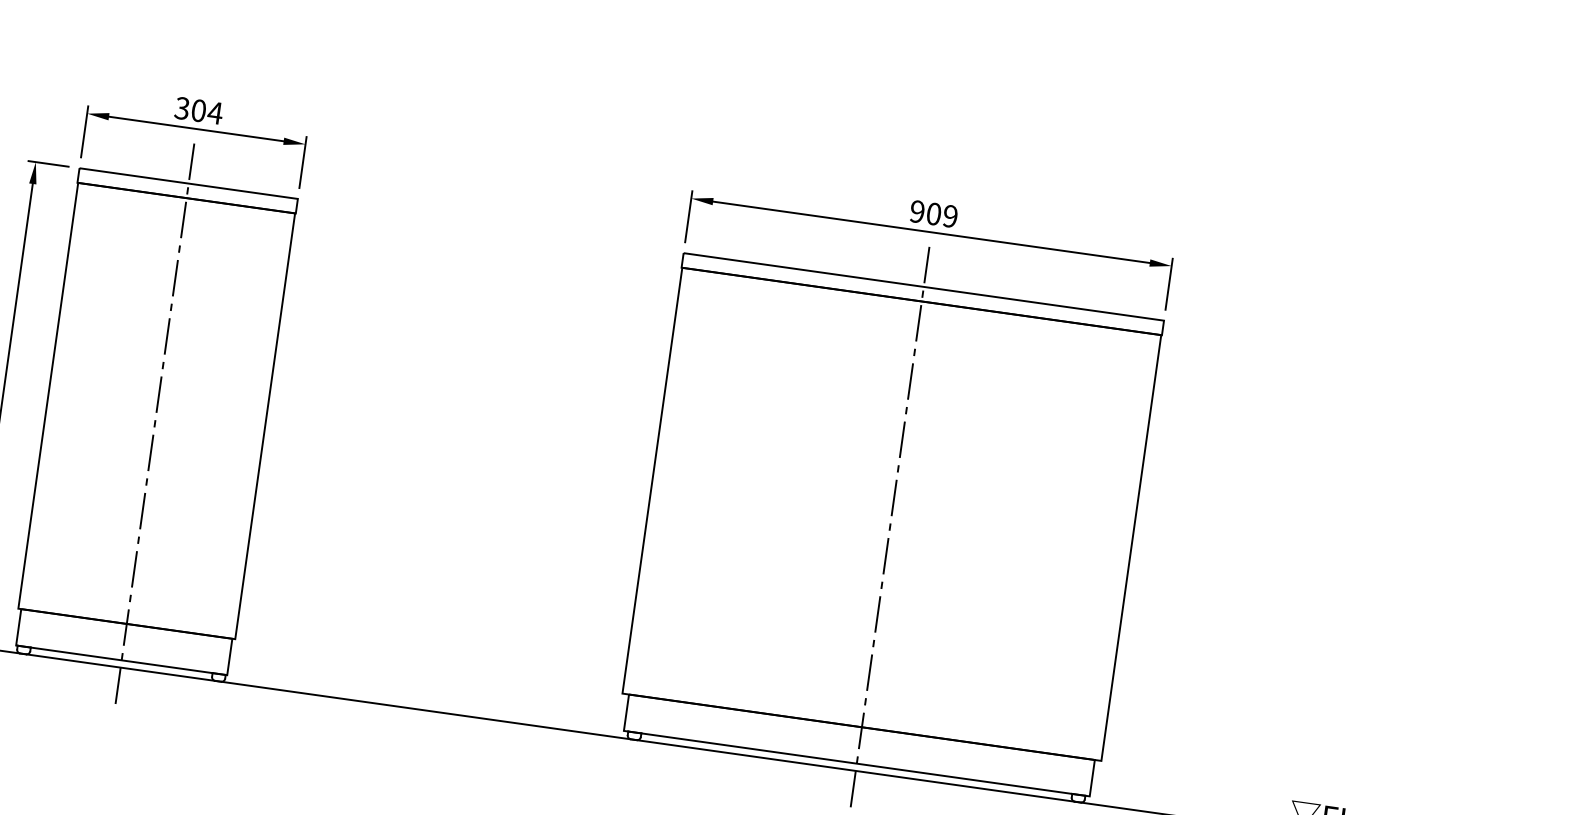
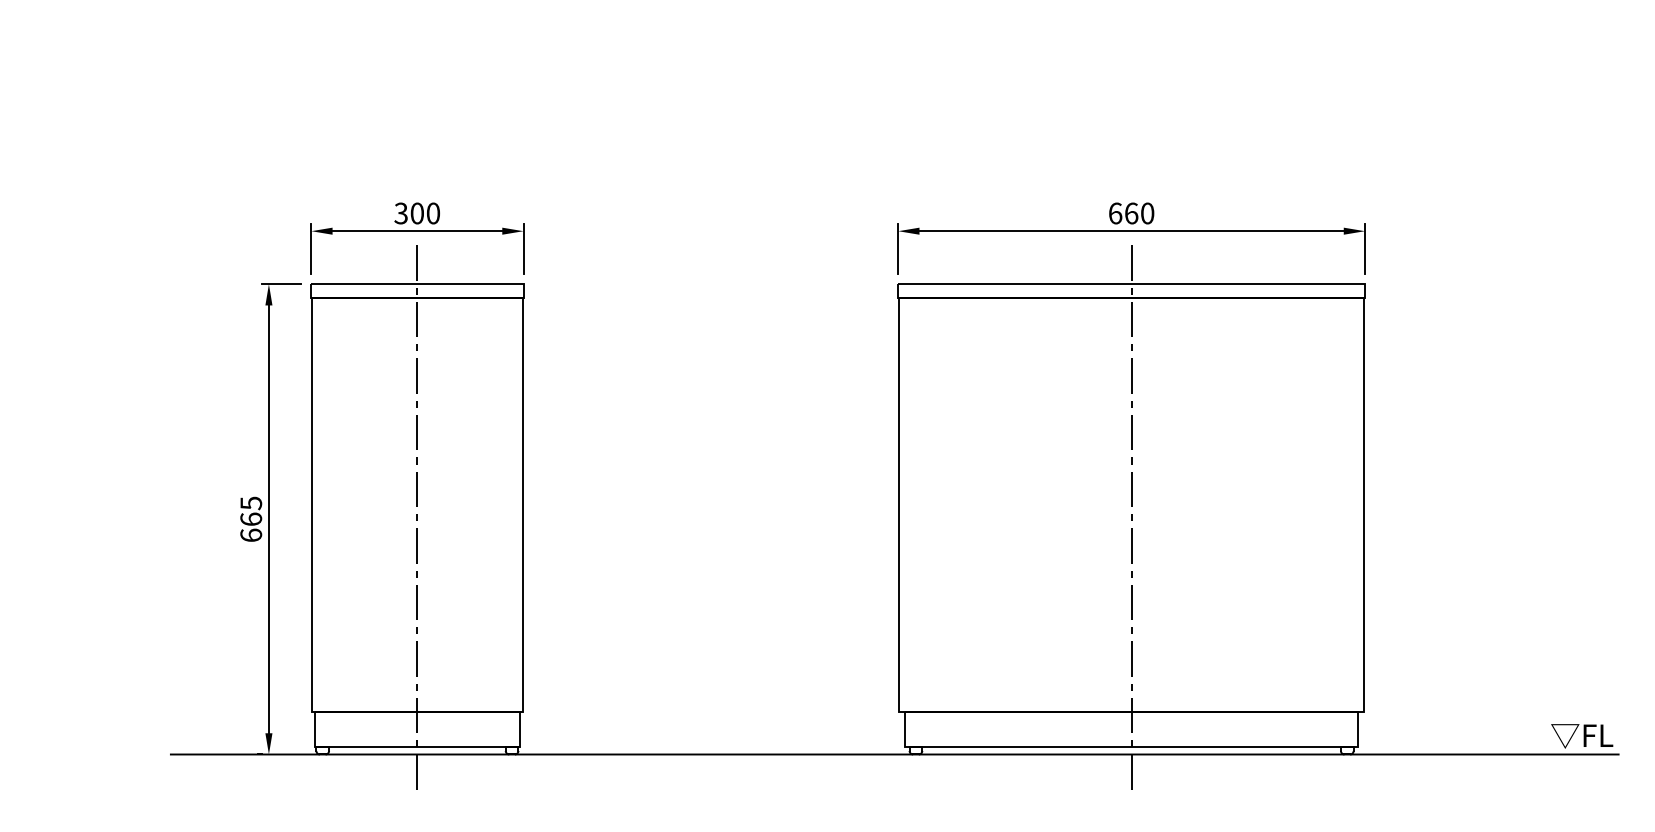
text: (215, 113) -> (433, 213), 304 -> 300
text: (933, 214) -> (1131, 213), 909 -> 660

